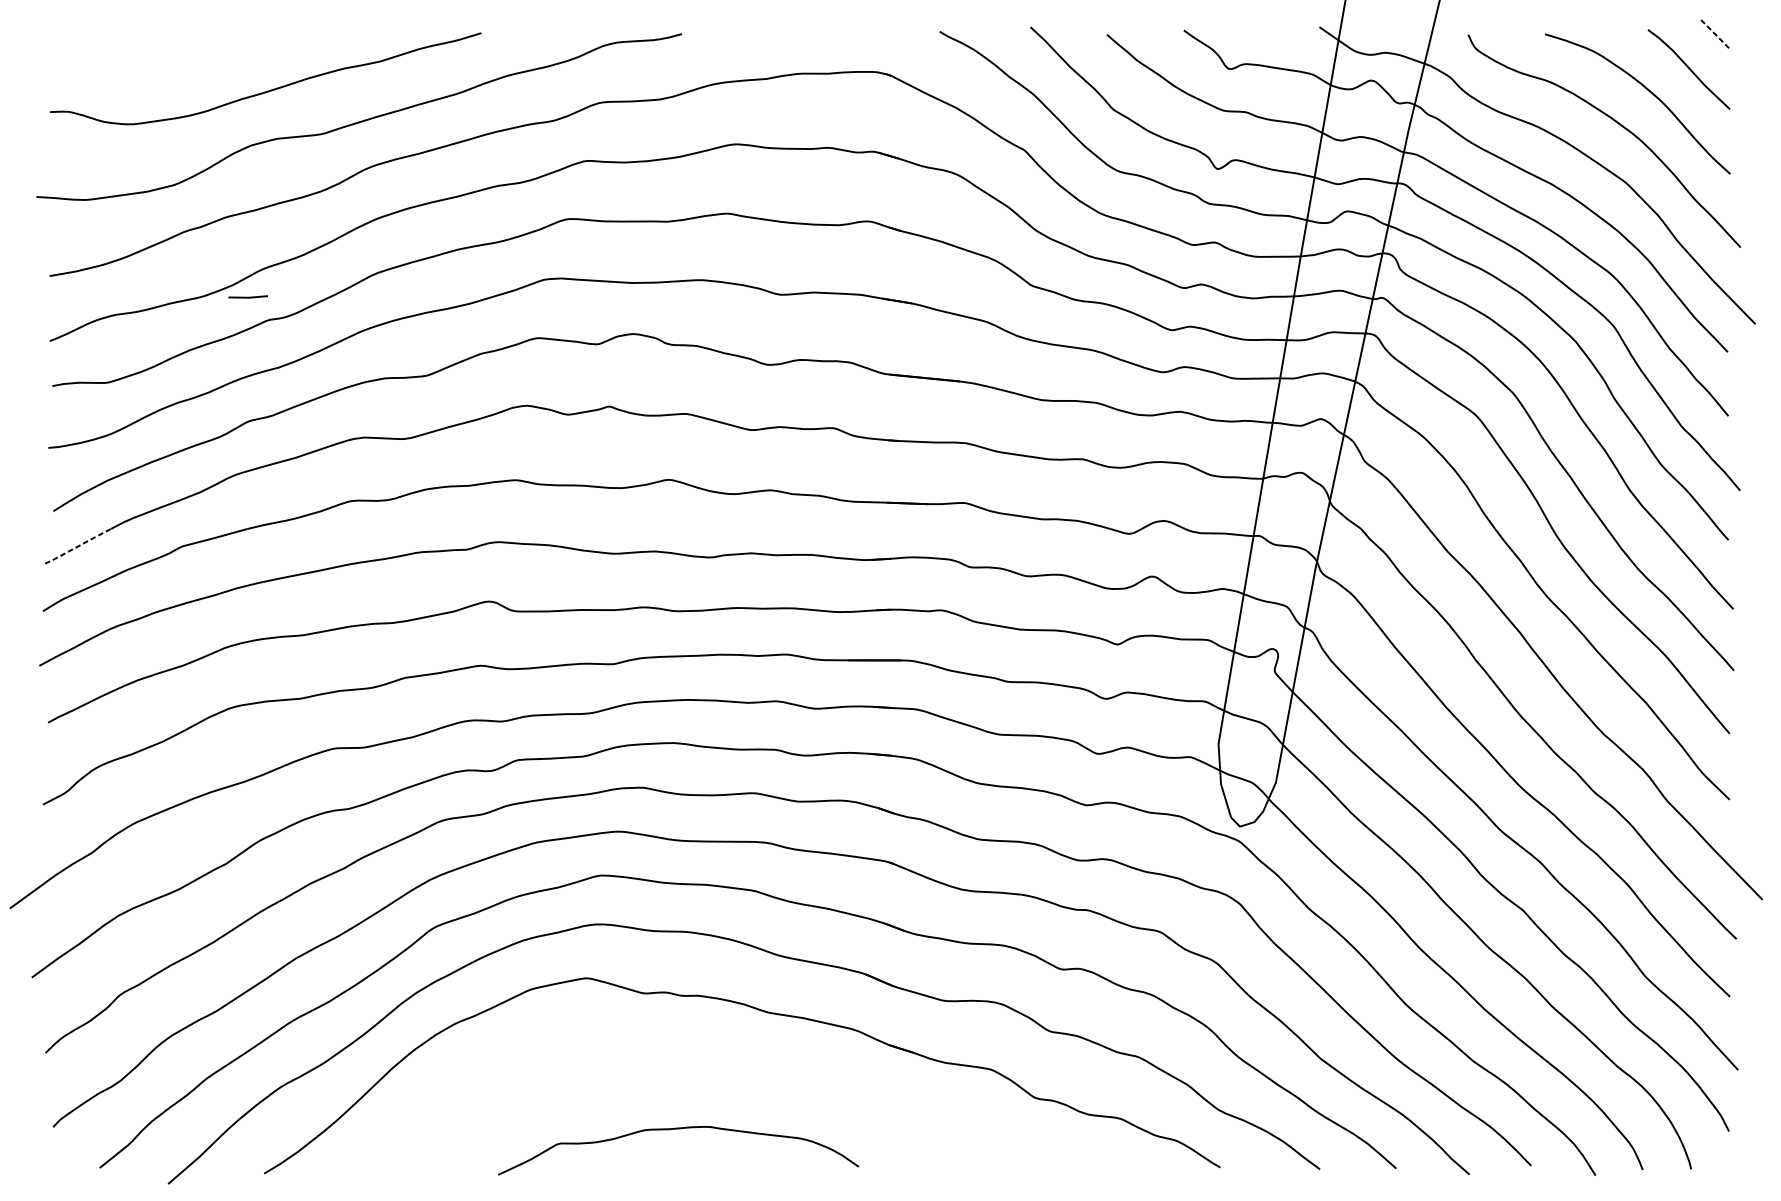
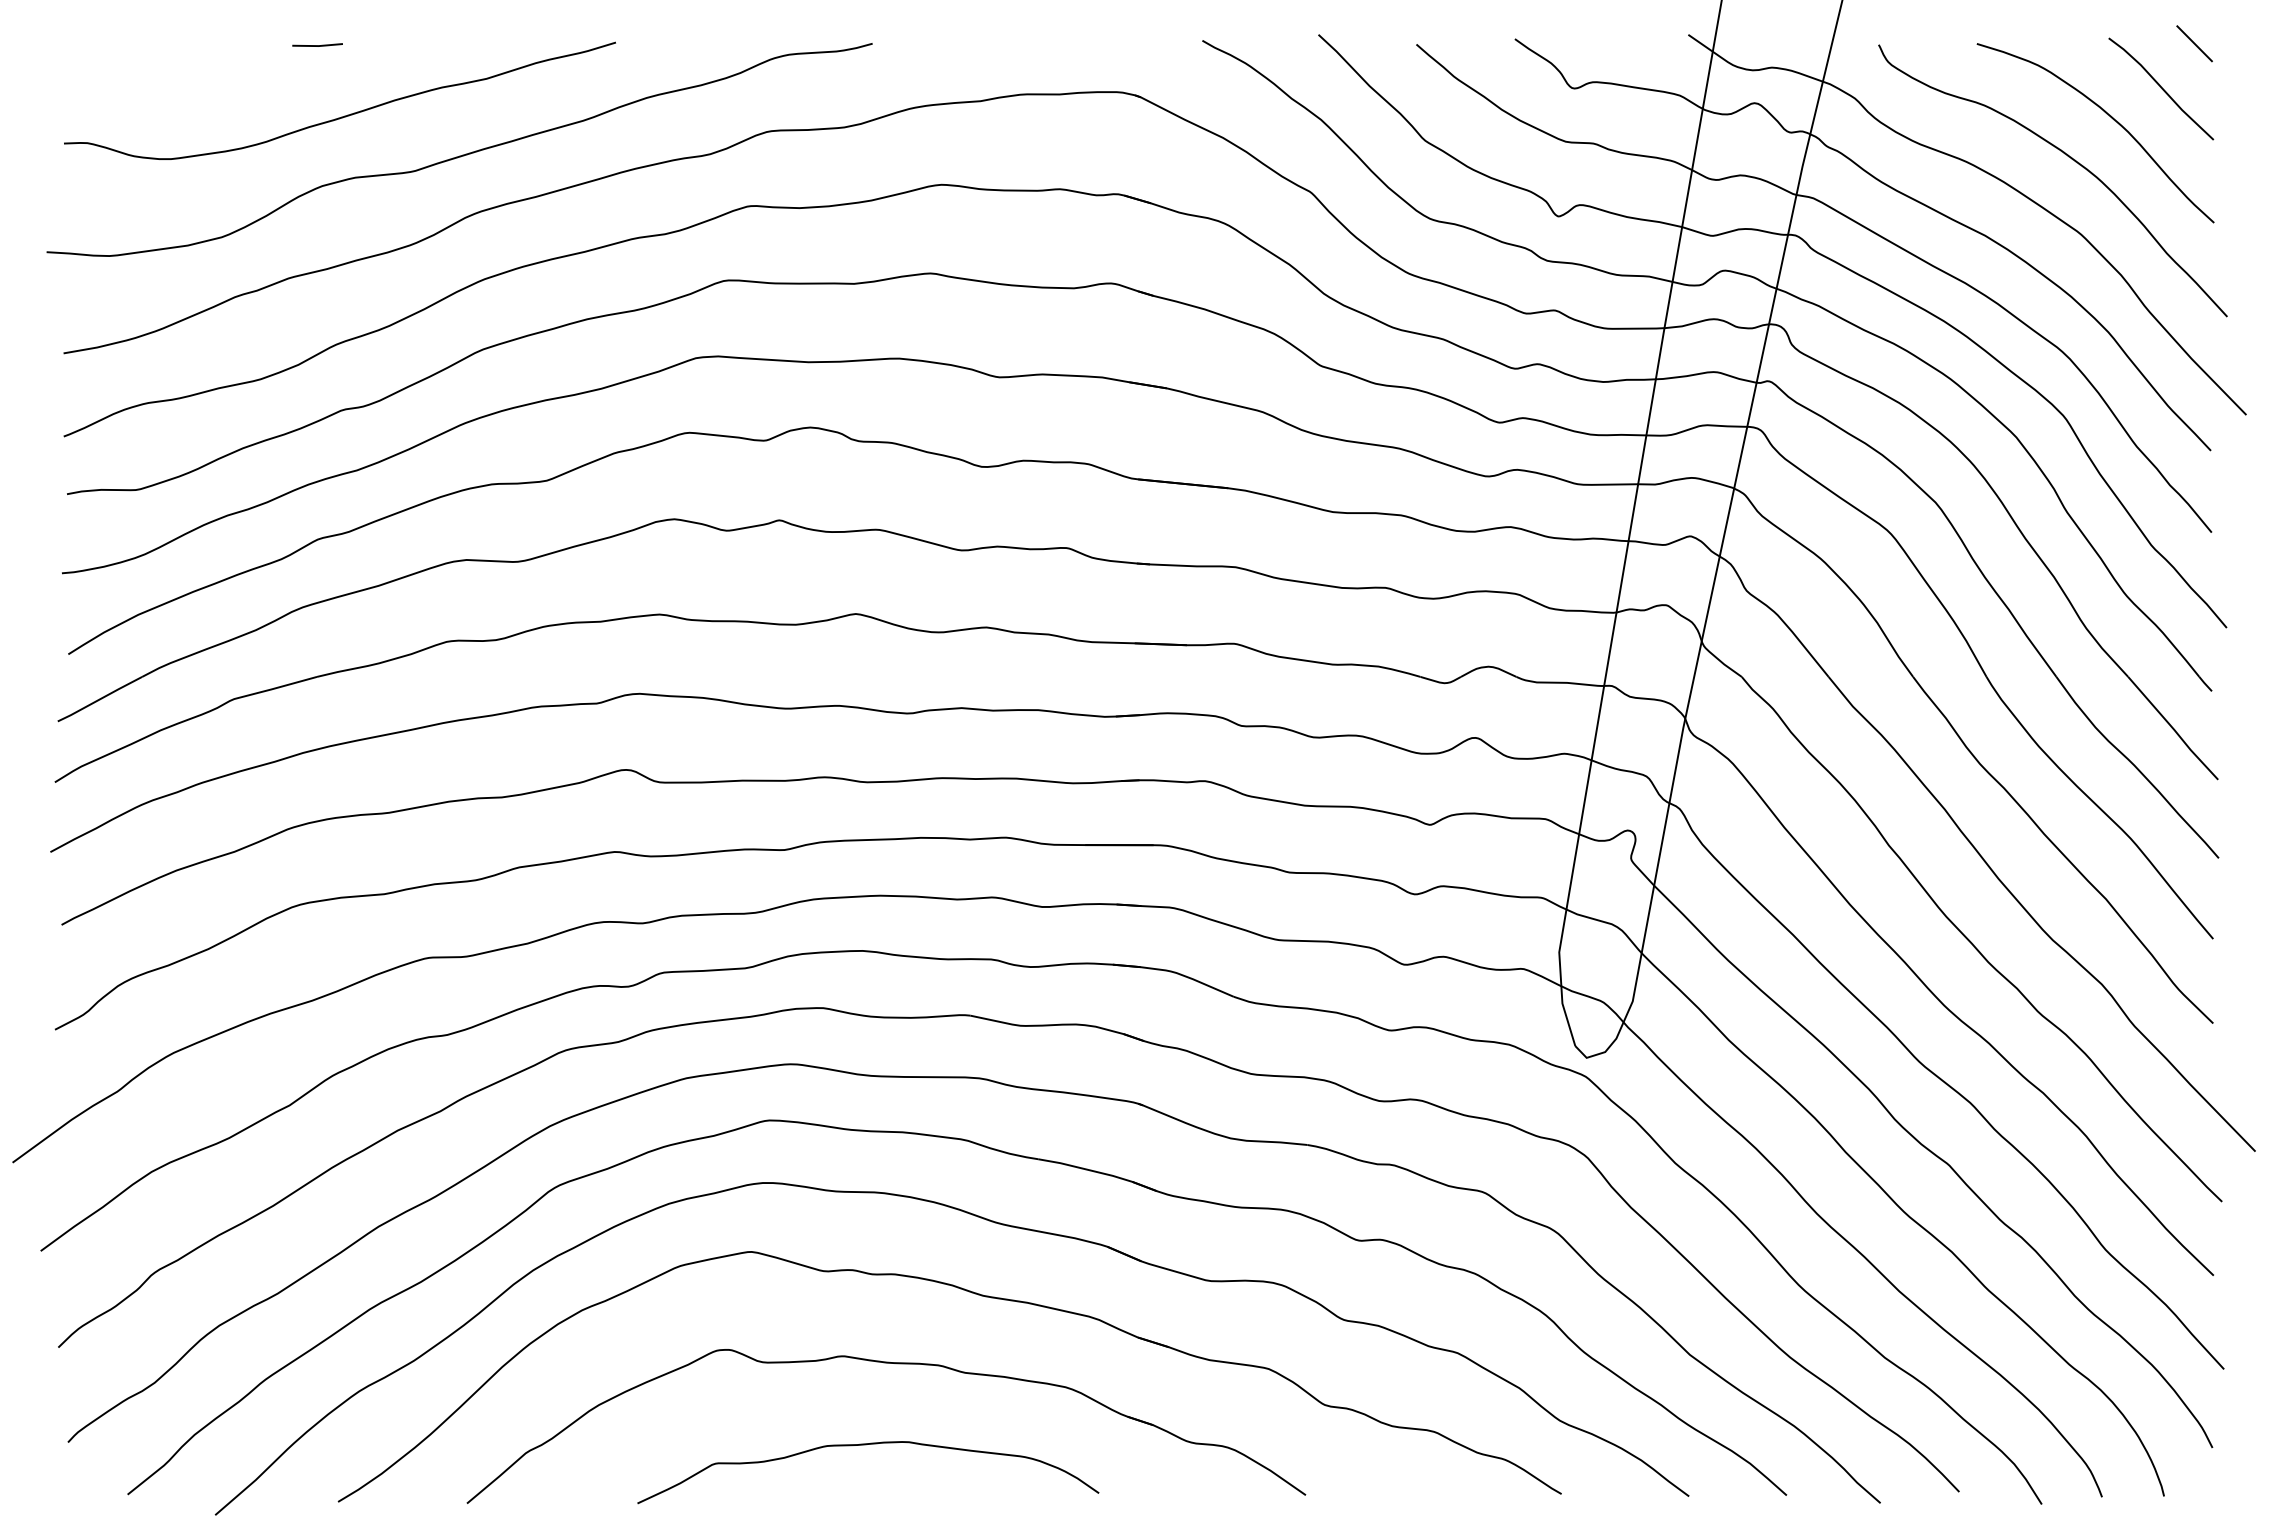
line: (1714, 33) -> (2194, 43), dashed -> solid
line: (248, 297) -> (317, 45), moved
line: (78, 546) -> (100, 699), dashed -> solid
part: (700, 1066) -> (896, 1364), added

